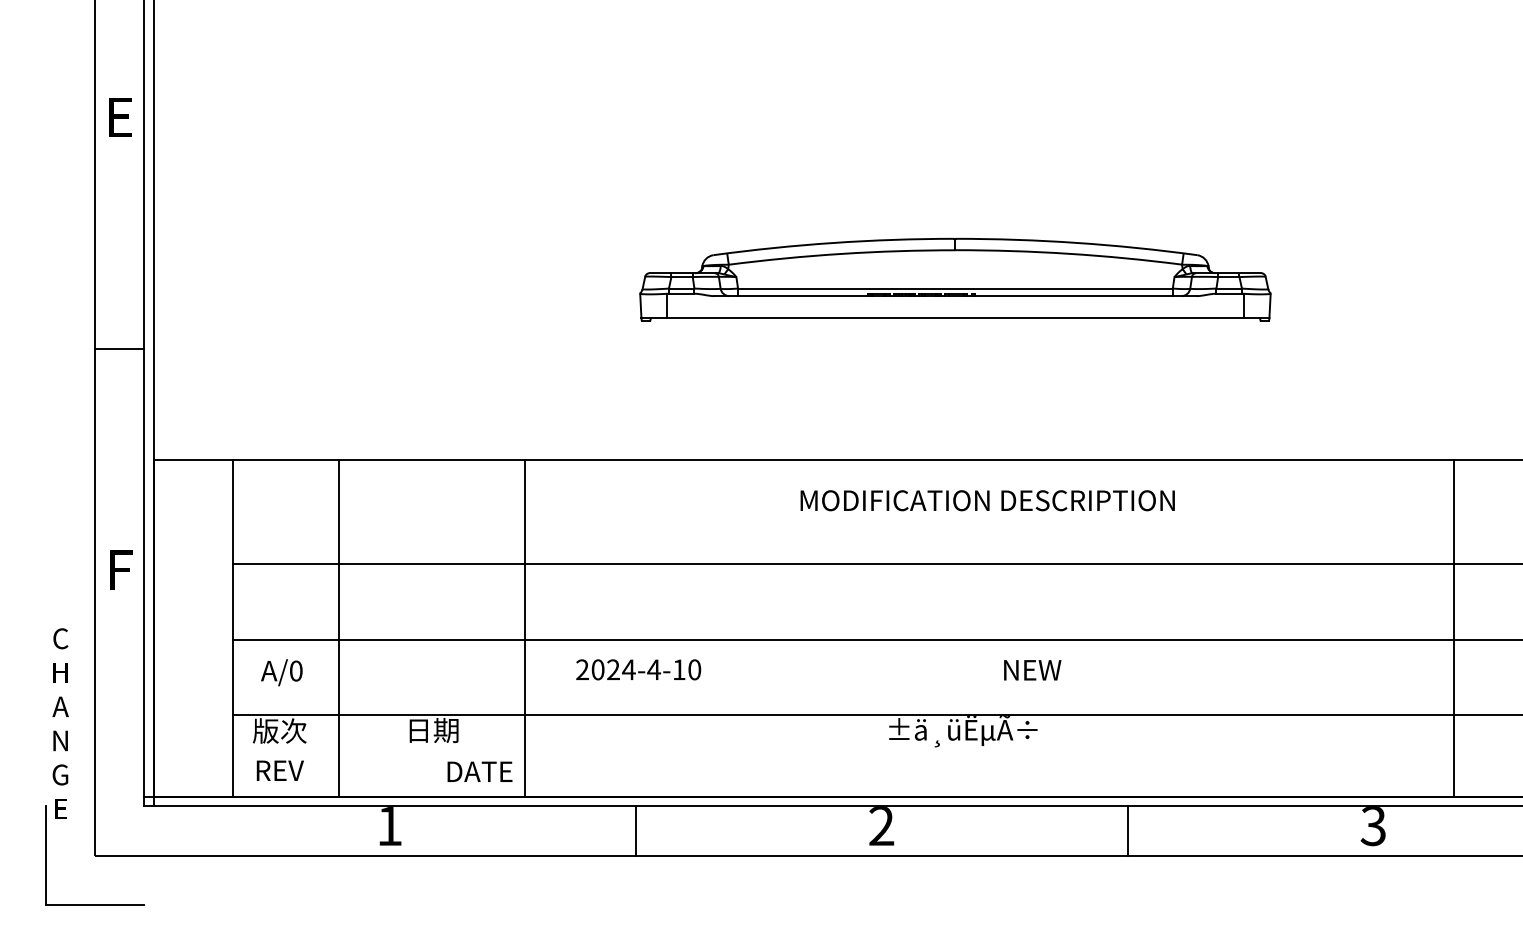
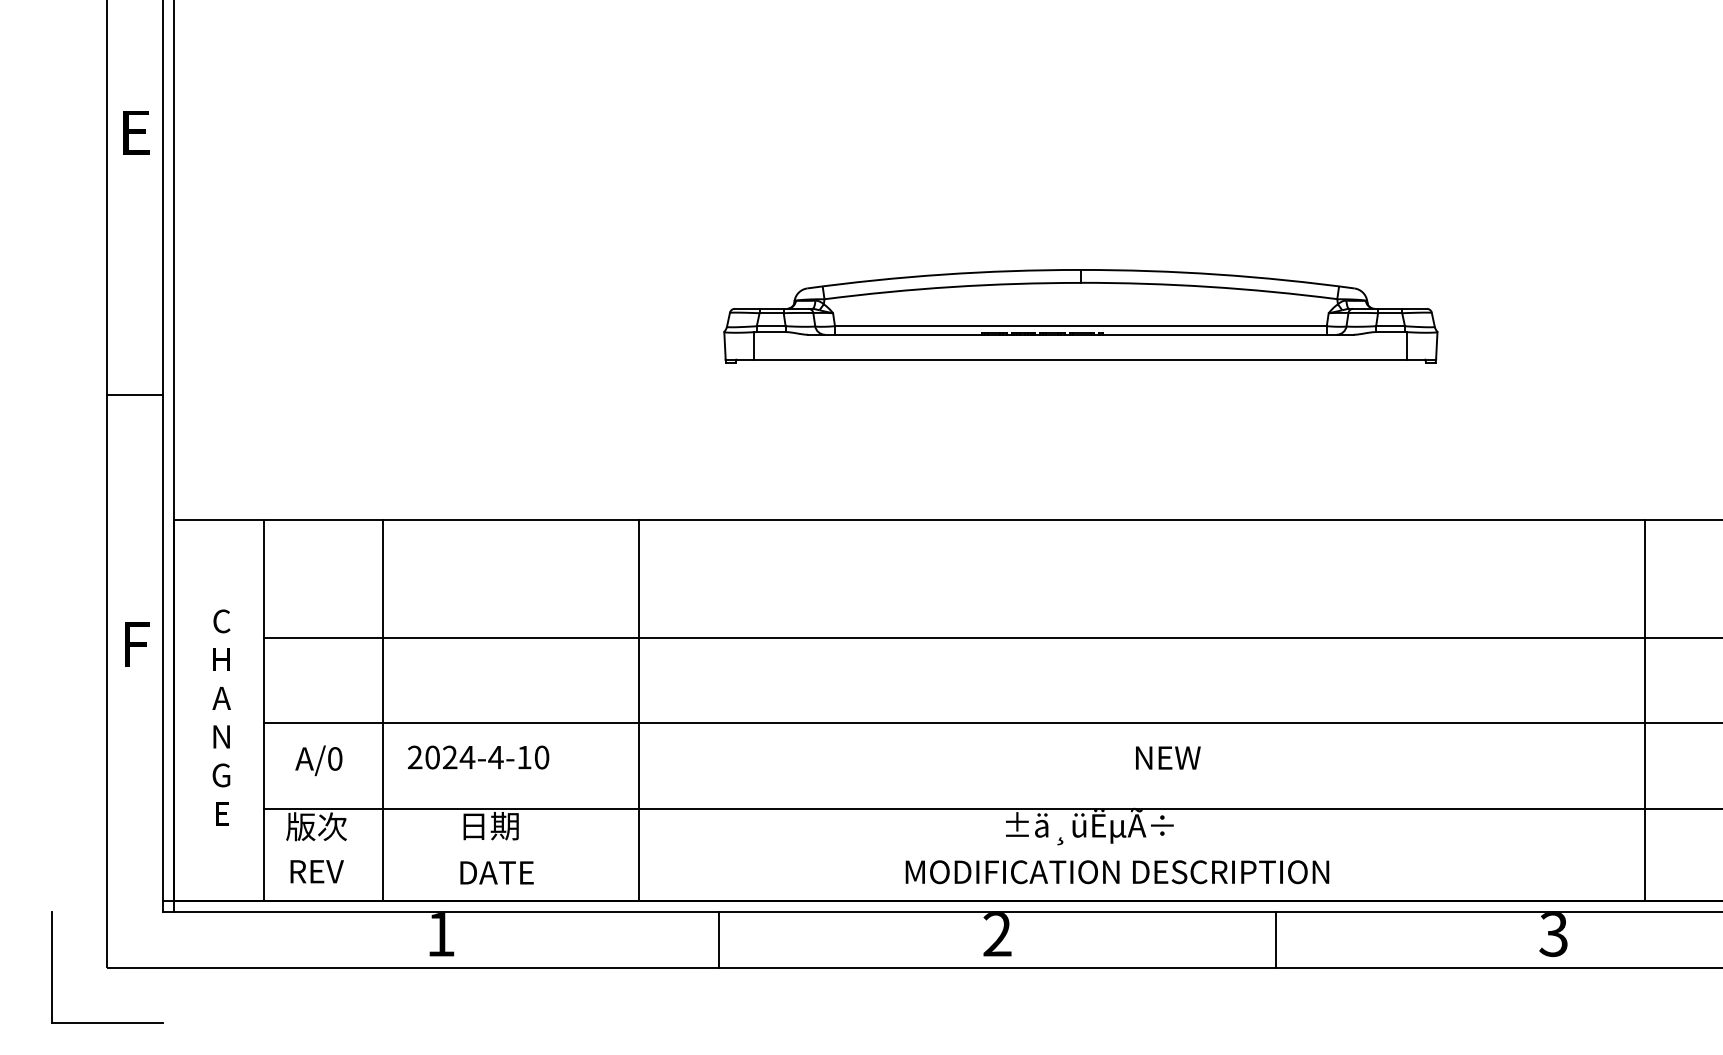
text: (987, 500) -> (1117, 872), moved
line: (524, 628) -> (638, 710), moved
text: (638, 669) -> (478, 757), moved
text: (60, 723) -> (221, 717), moved
text: (479, 771) -> (496, 872), moved

